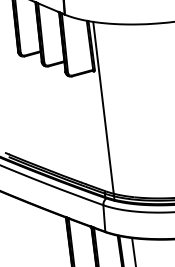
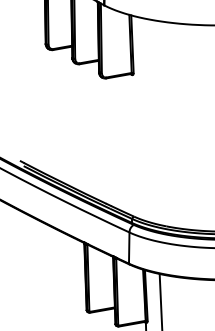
line: (103, 111) -> (139, 122), removed

